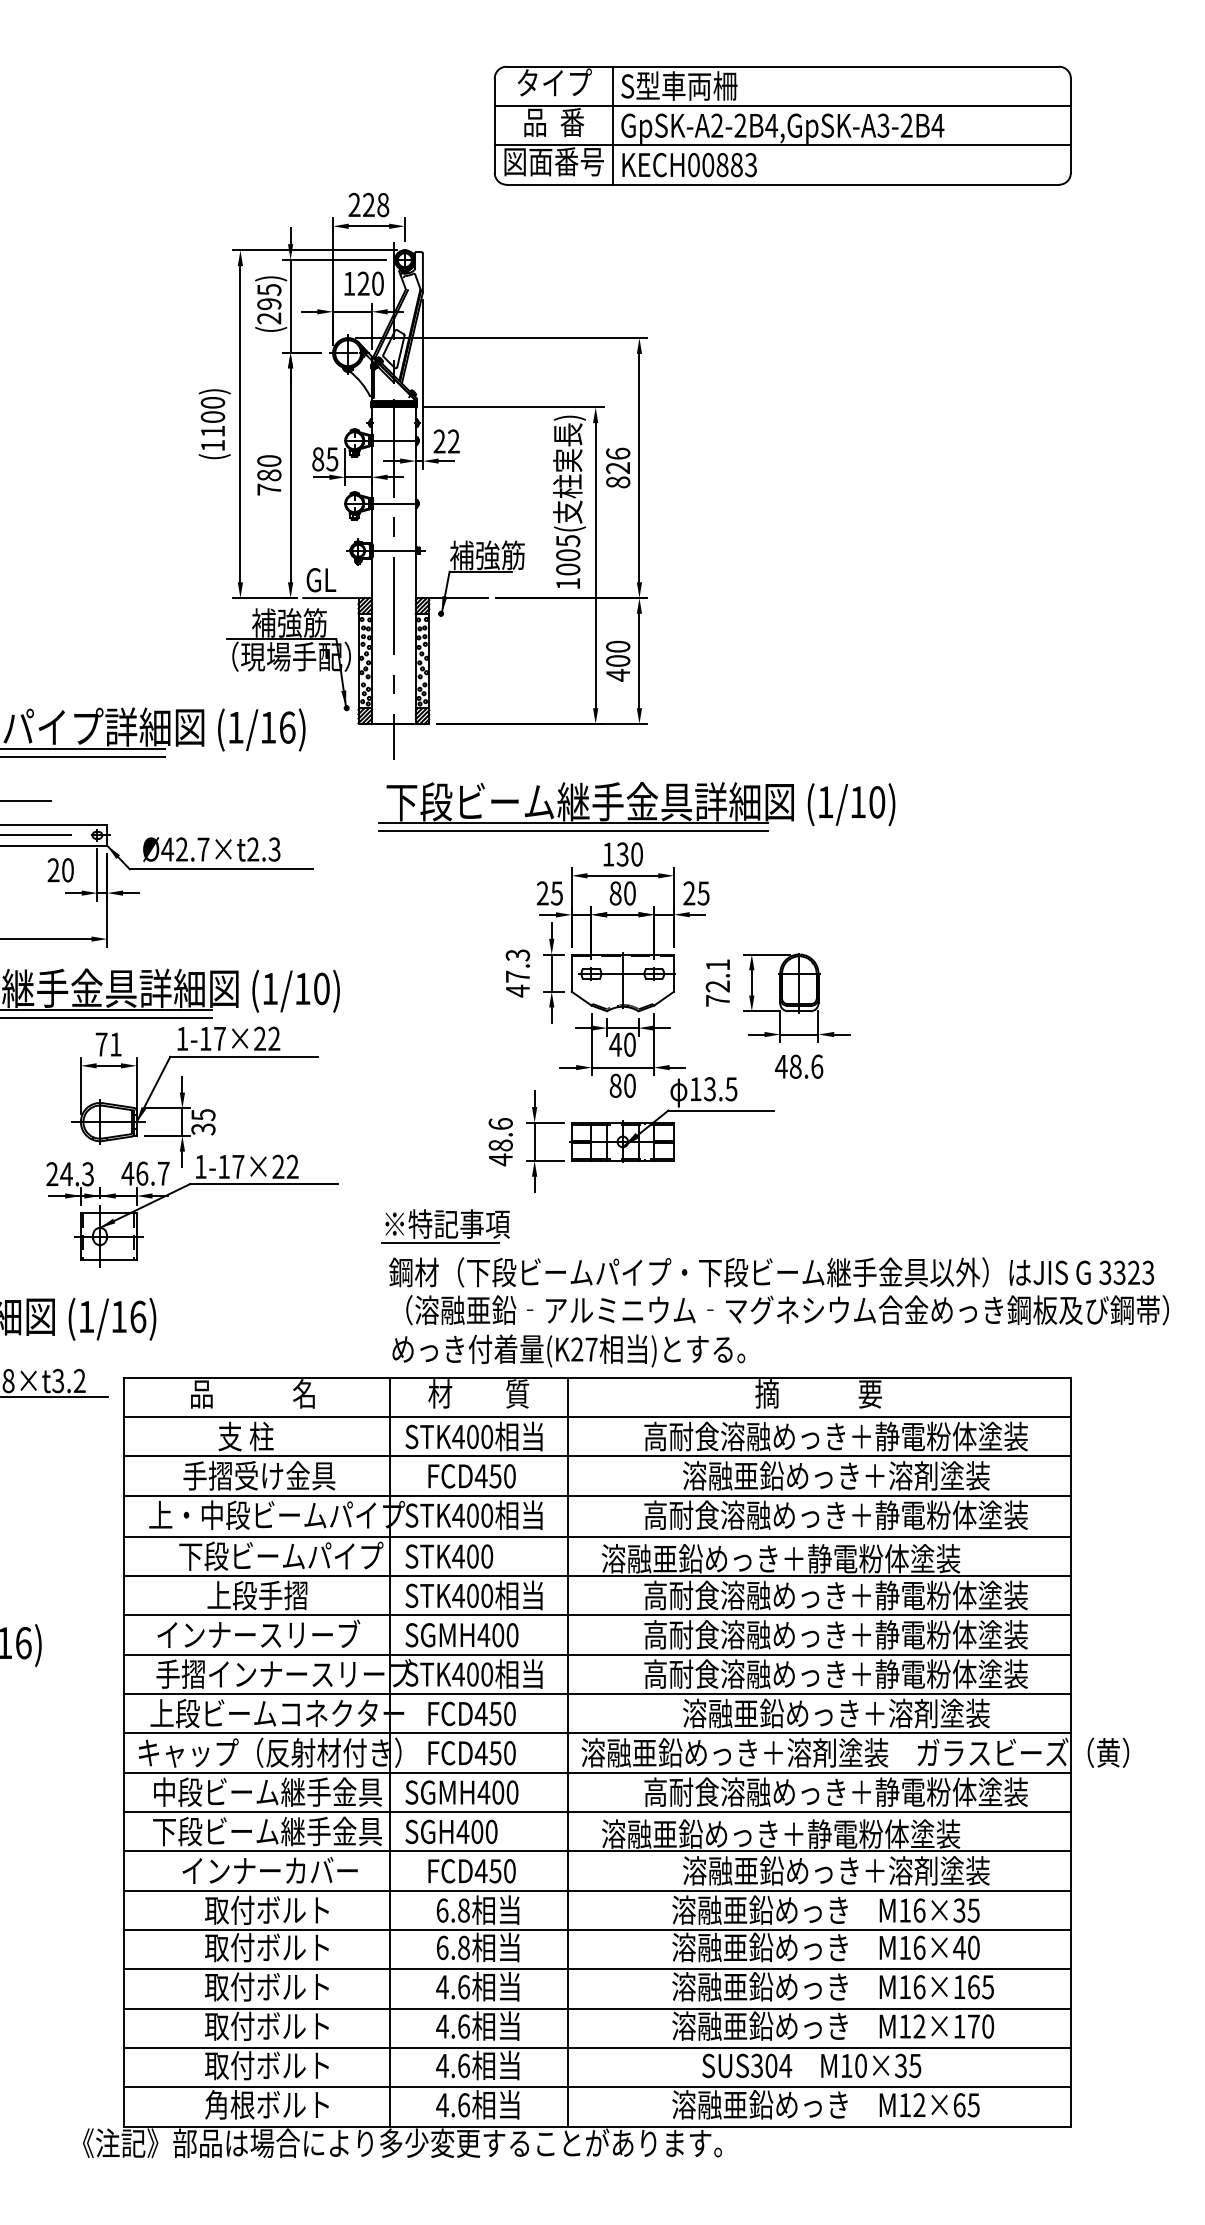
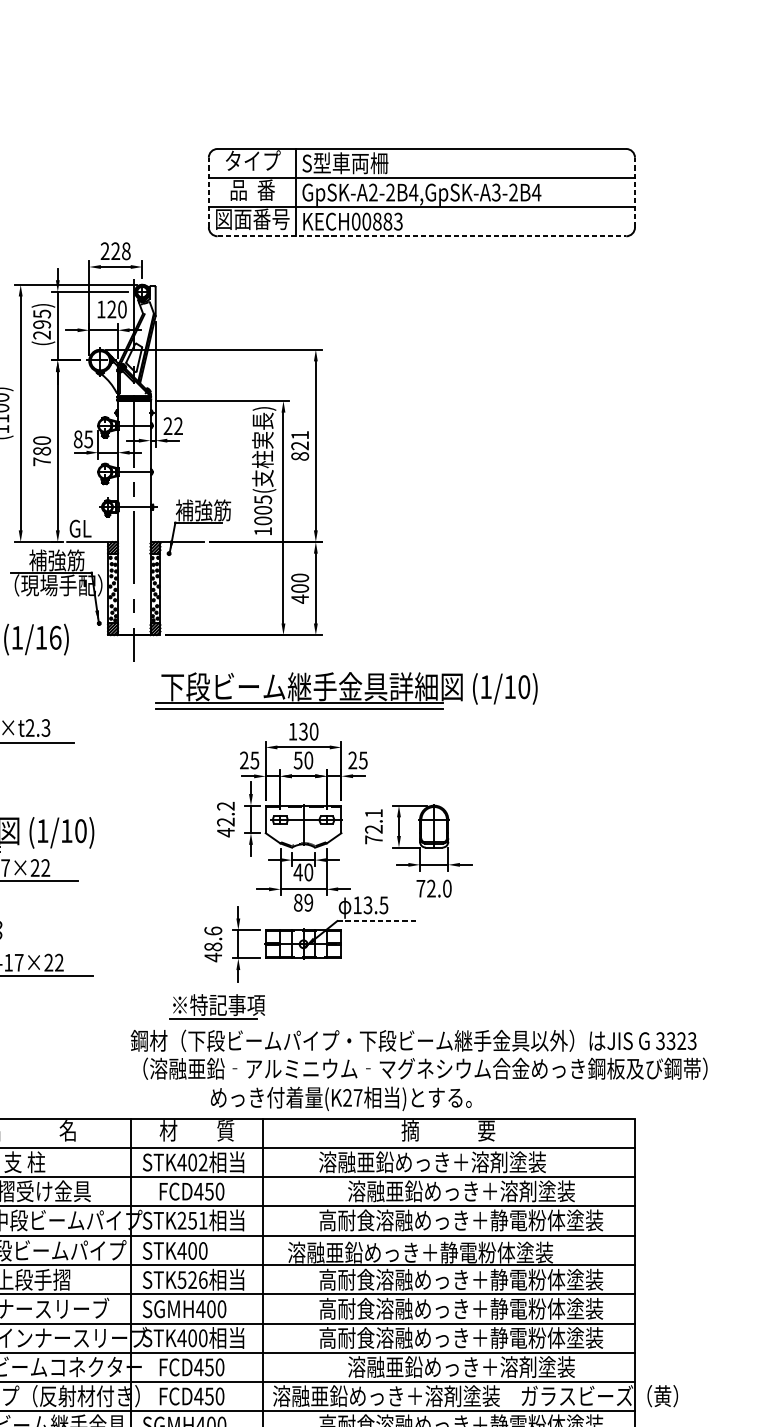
line: (494, 125) -> (208, 192), solid -> dashed
line: (1070, 125) -> (634, 192), solid -> dashed
line: (783, 184) -> (422, 236), solid -> dashed
text: (618, 453) -> (300, 435), 826 -> 821
part: (636, 806) -> (346, 690), moved
text: (615, 893) -> (298, 760), 80 -> 50
text: (517, 965) -> (225, 813), 47.3 -> 42.2
text: (798, 1066) -> (433, 888), 48.6 -> 72.0
text: (629, 1085) -> (308, 902), 80 -> 89
line: (721, 1110) -> (376, 921), solid -> dashed
part: (445, 1226) -> (217, 1006), moved
text: (568, 1350) -> (341, 1098), moved
text: (835, 1436) -> (460, 1162), 高耐食溶融めっき＋静電粉体塗装 -> 溶融亜鉛めっき＋溶剤塗装
text: (487, 1437) -> (203, 1162), STK400 -> STK402
text: (472, 1515) -> (192, 1220), STK400 -> STK251
text: (472, 1595) -> (192, 1279), STK400 -> STK526

